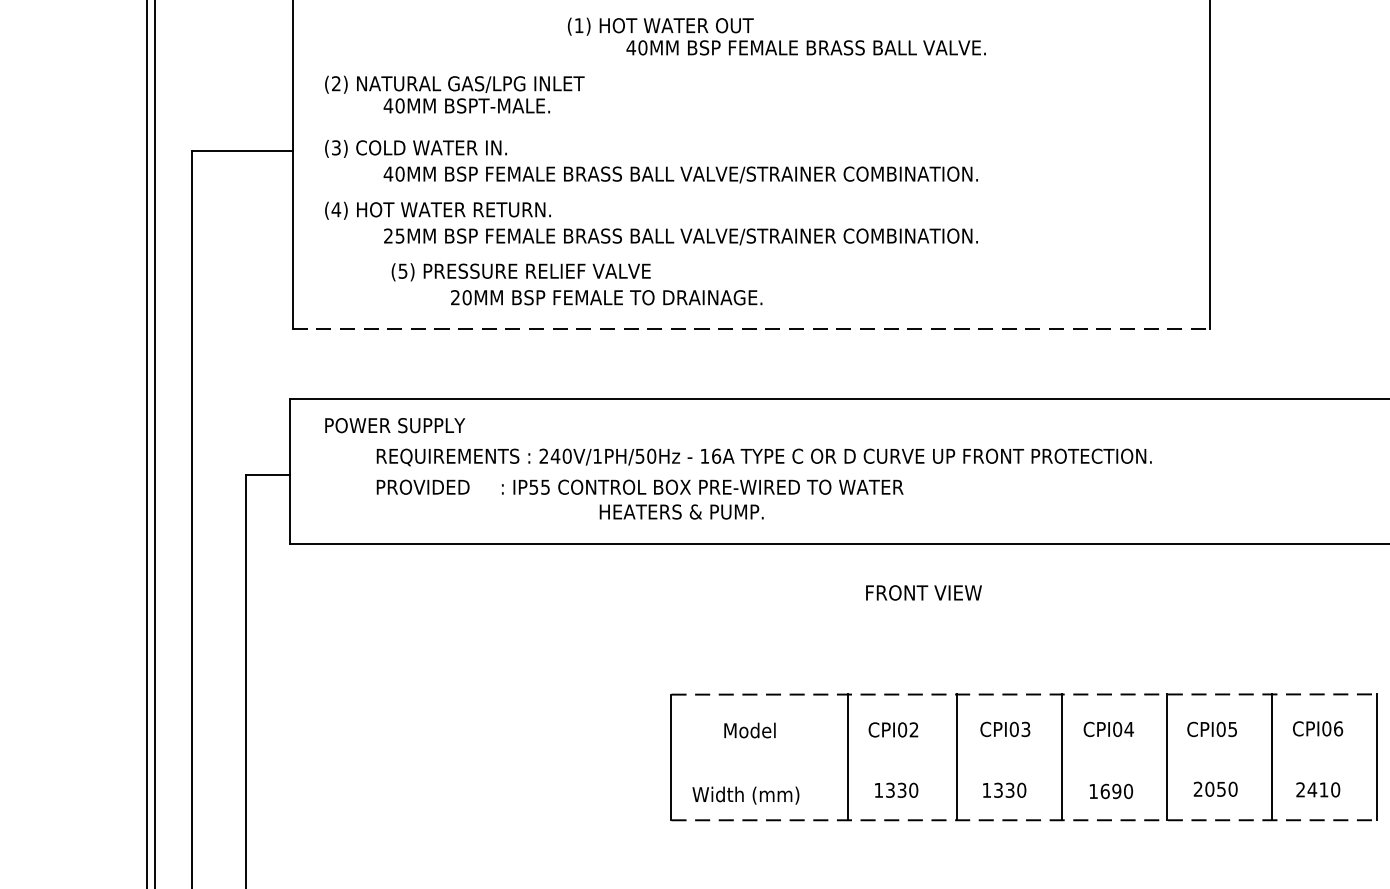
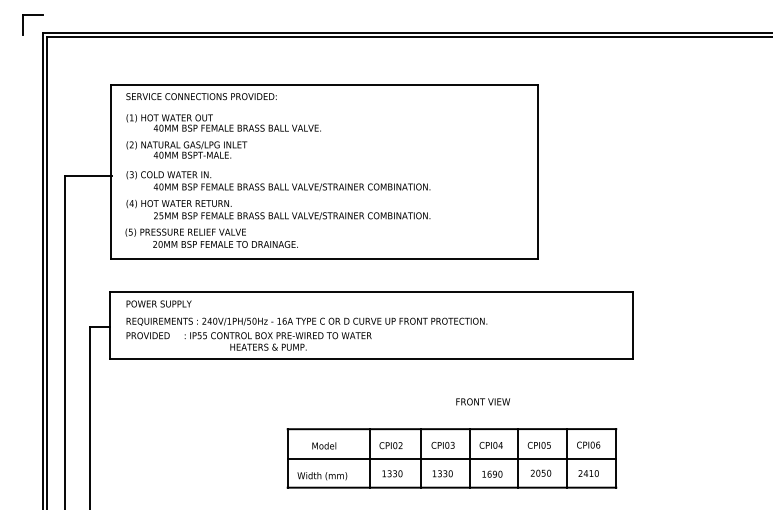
text: (776, 35) -> (223, 122), moved
text: (576, 282) -> (211, 237), moved
line: (752, 327) -> (325, 258), dashed -> solid
text: (763, 482) -> (306, 333), moved
text: (924, 592) -> (483, 401), moved
line: (1025, 695) -> (452, 429), dashed -> solid
line: (1023, 757) -> (451, 458), added
line: (1025, 819) -> (452, 487), dashed -> solid

